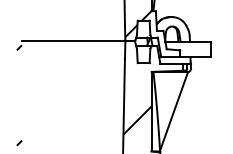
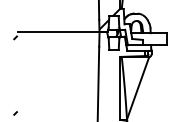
hatch: (137, 120) -> (109, 95), removed

